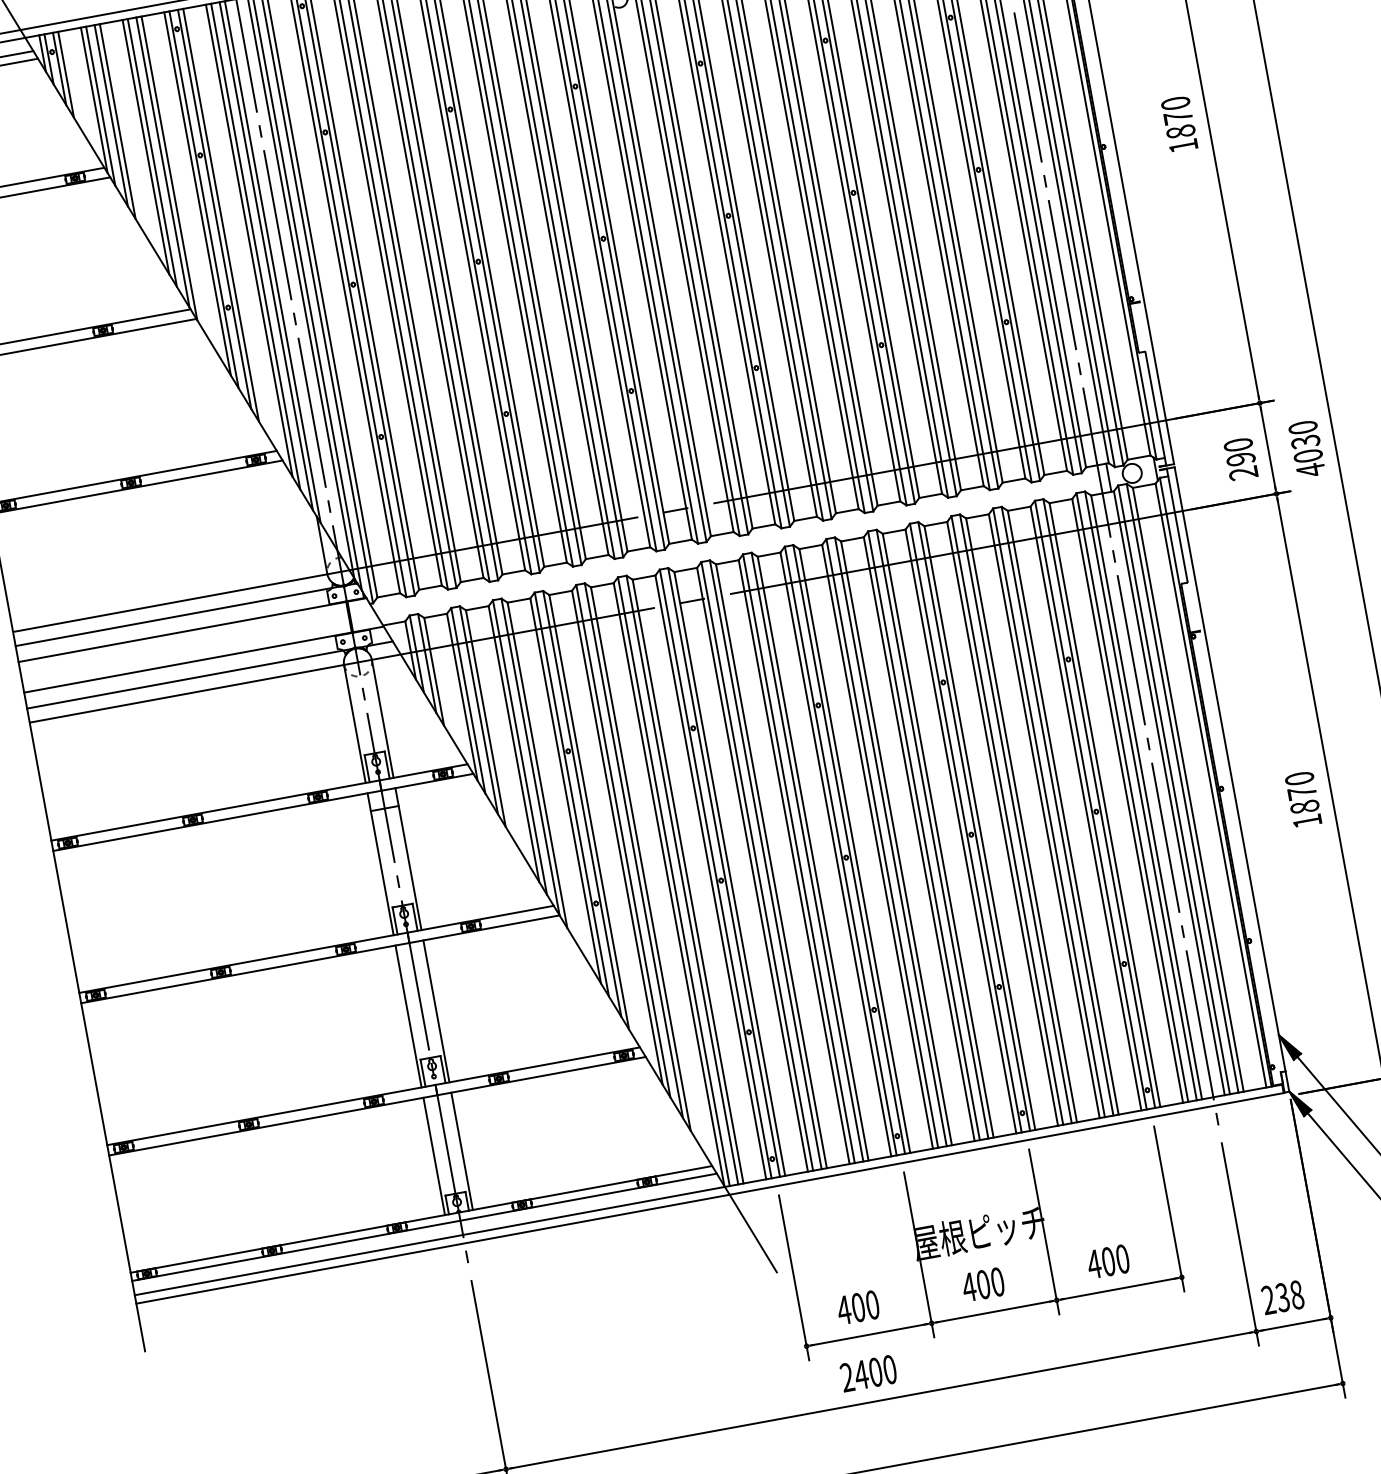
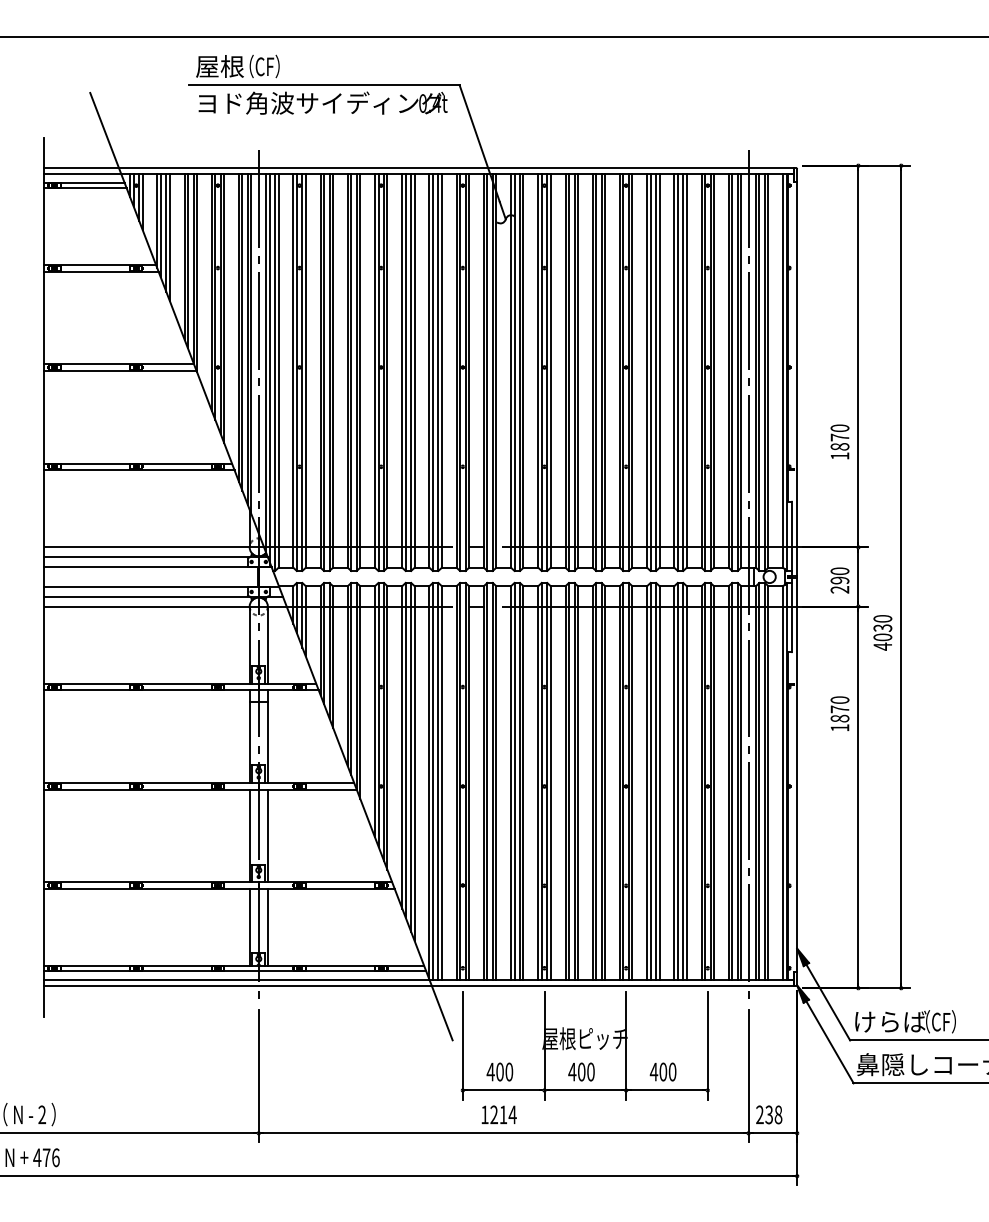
text: (1178, 123) -> (839, 441), moved
text: (1306, 448) -> (882, 632), moved
text: (1302, 799) -> (839, 713), moved
text: (867, 1373) -> (498, 1114), 2400 -> 1214

